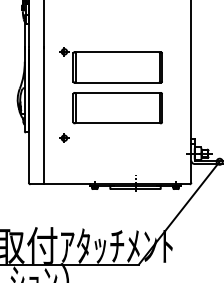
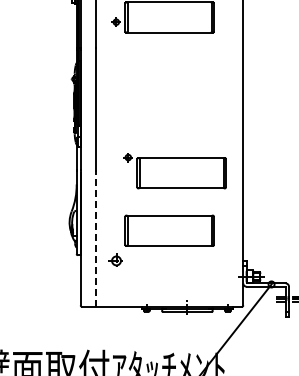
part: (110, 65) -> (174, 171), moved
line: (43, 115) -> (95, 238), solid -> dashed
part: (63, 137) -> (115, 260), size x1.6

